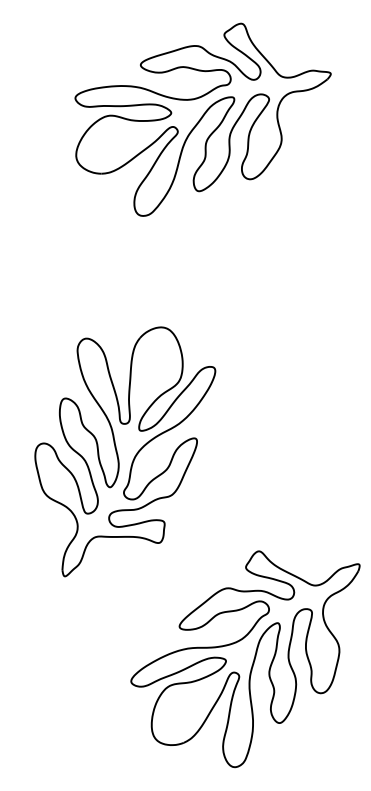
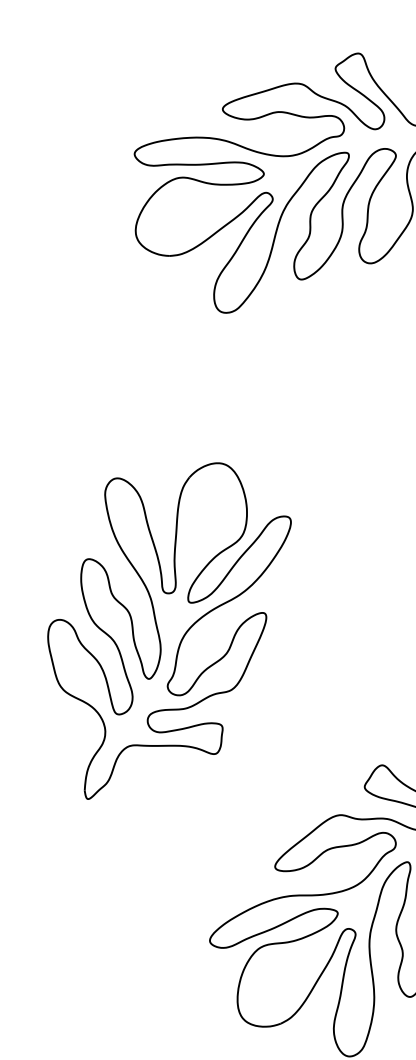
part: (125, 451) -> (169, 630), moved

